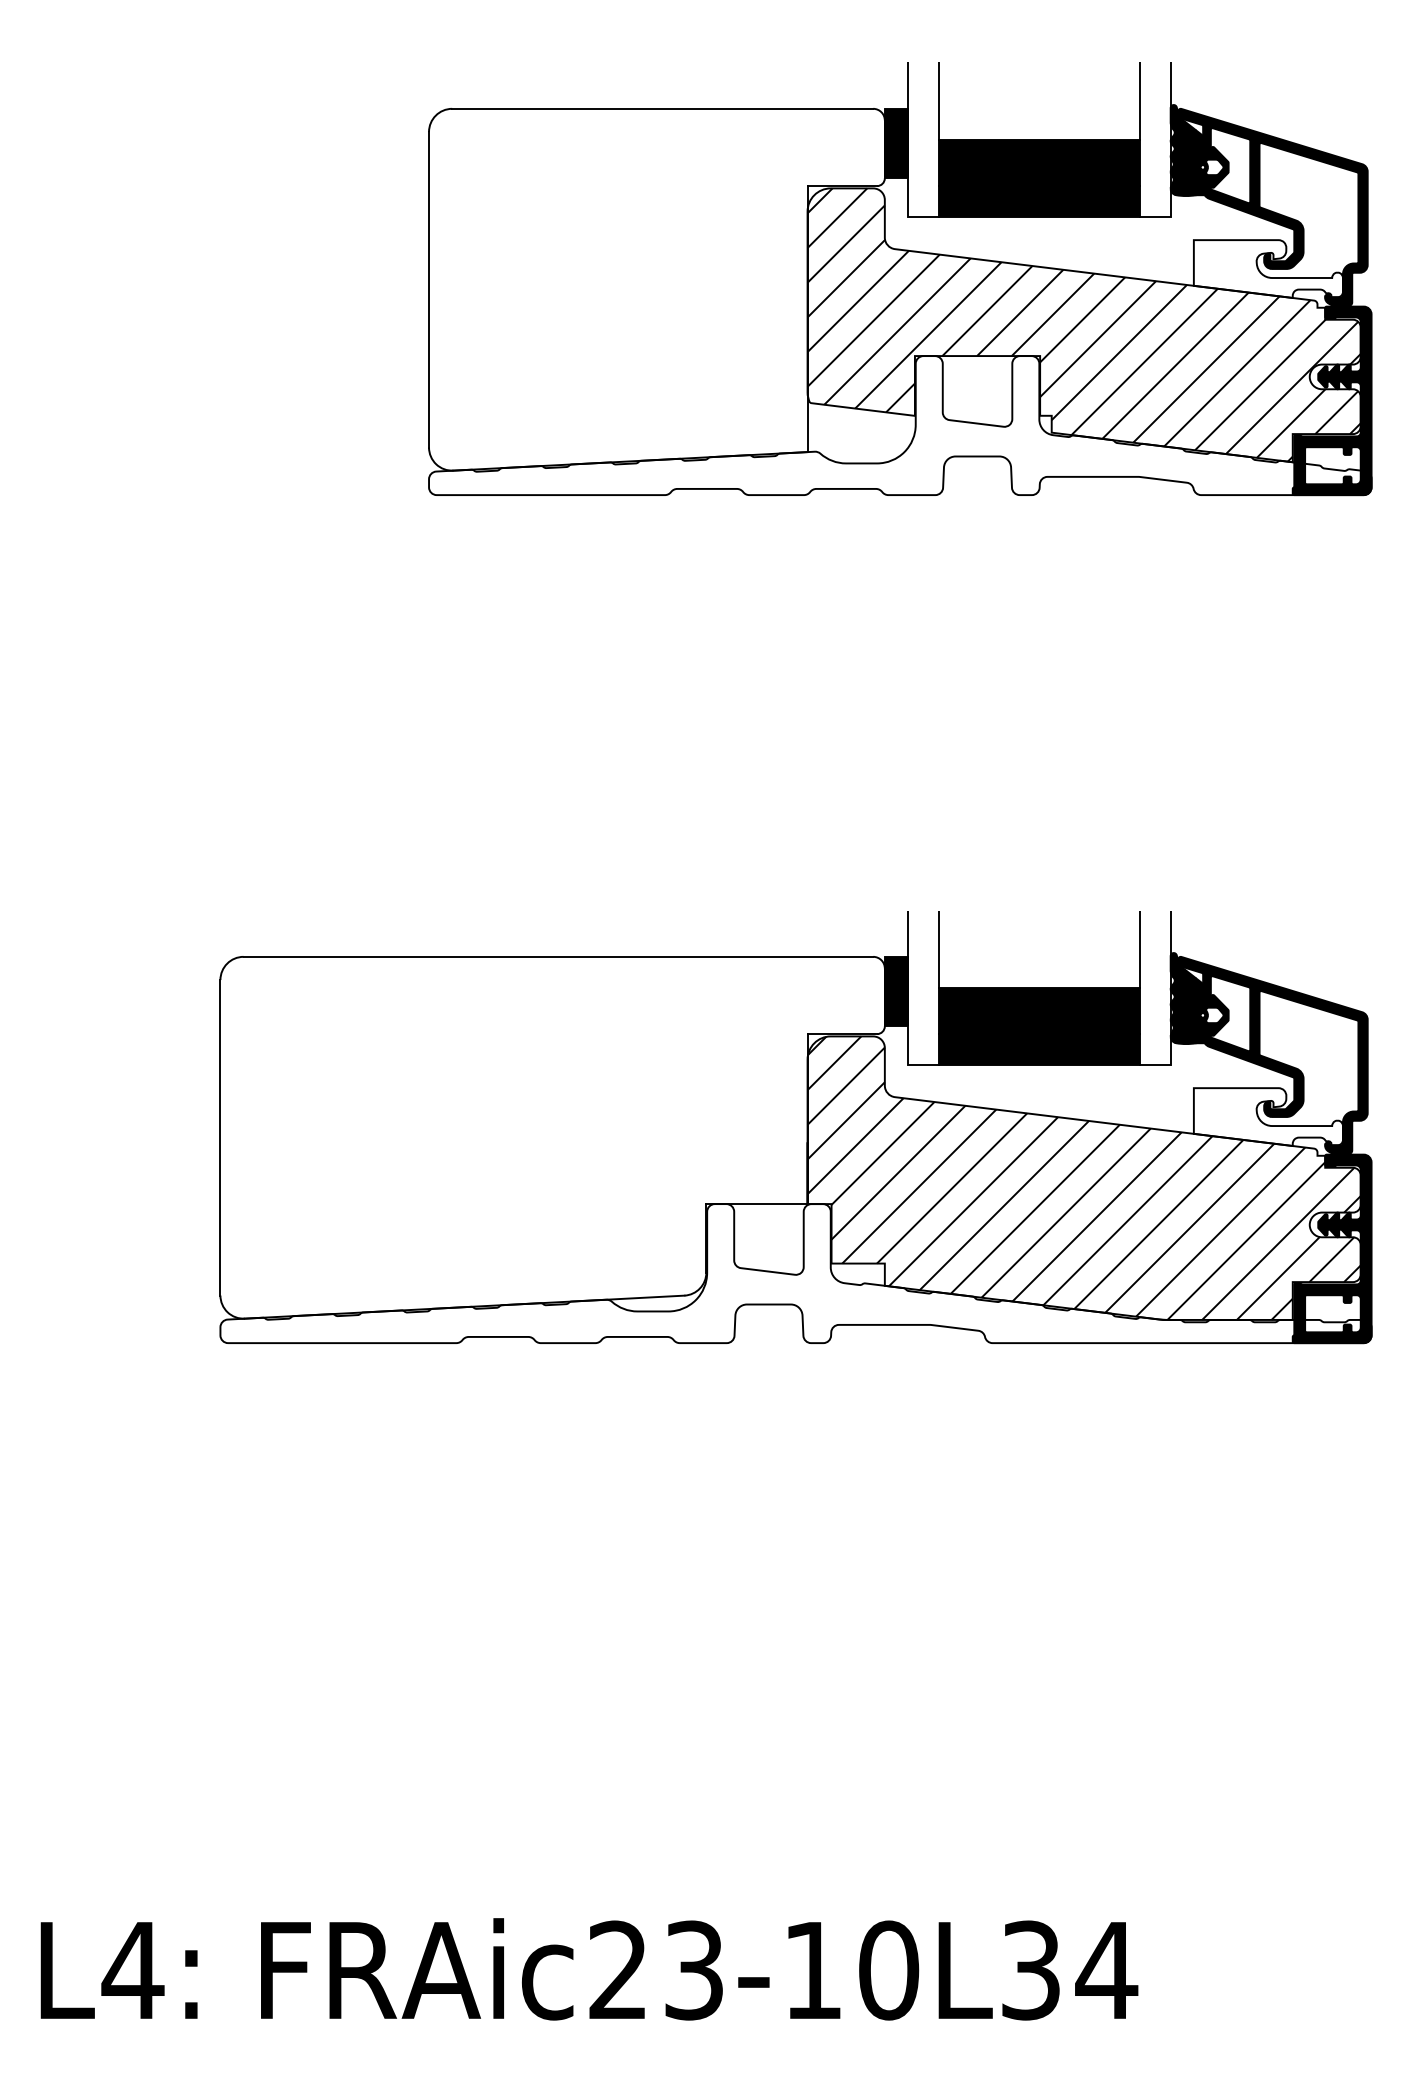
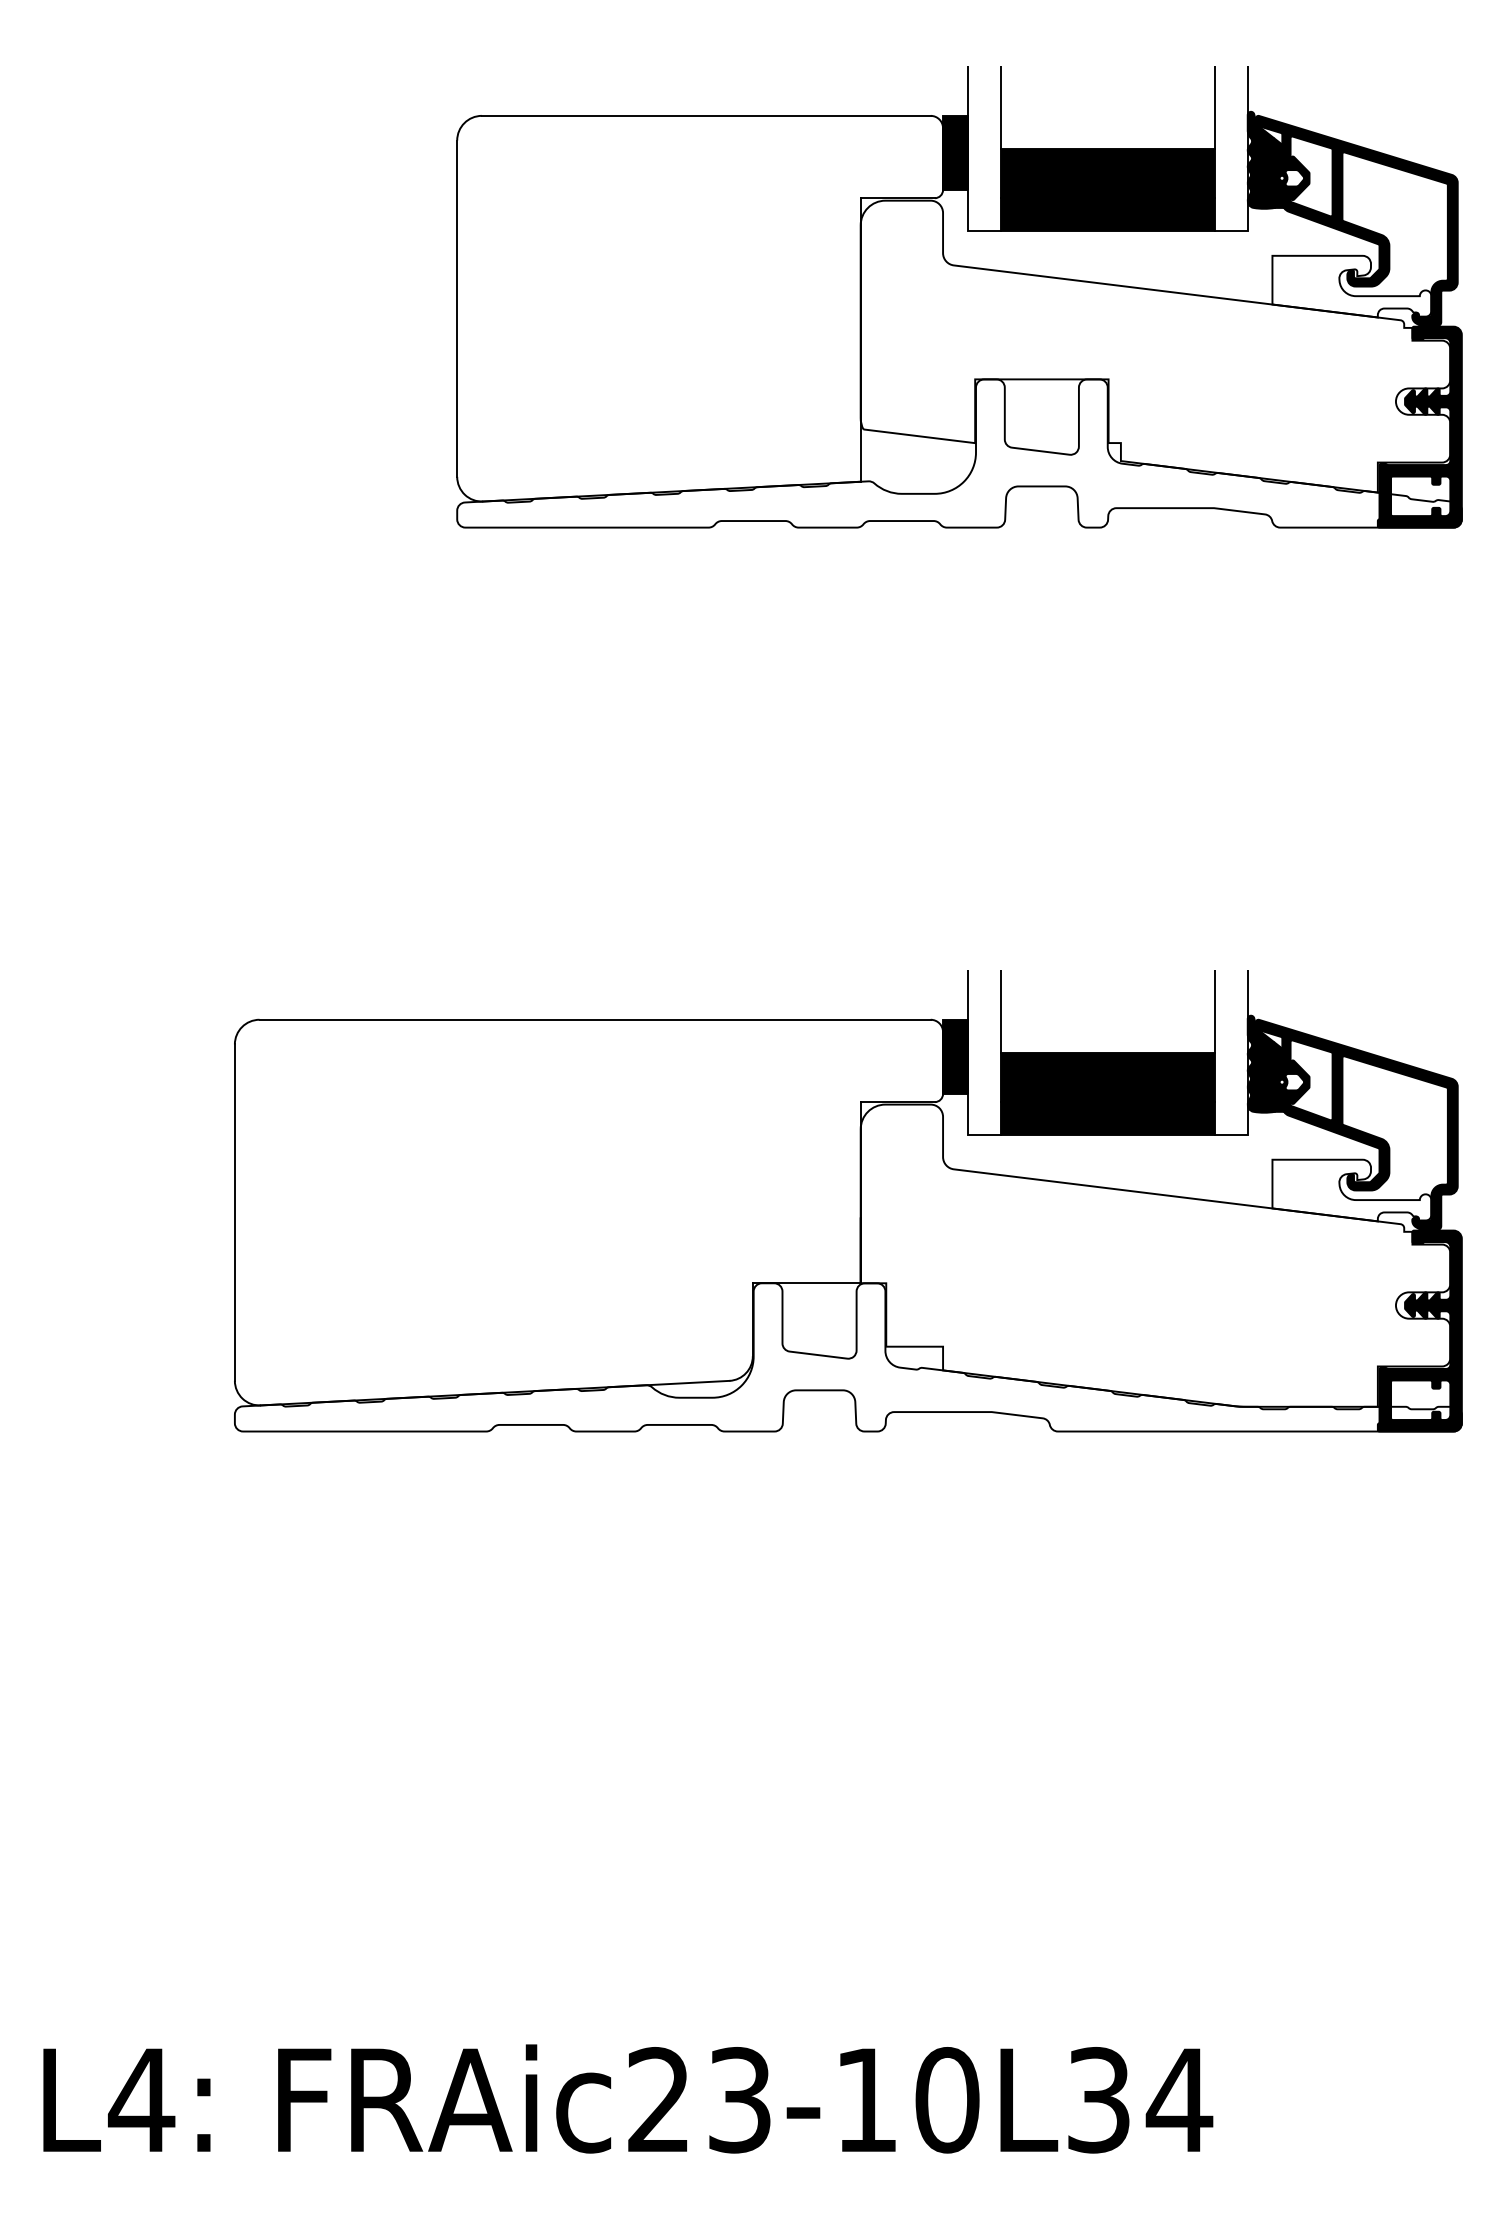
hatch: (1083, 324) -> (1154, 345), removed
hatch: (1083, 1177) -> (1154, 1254), removed

